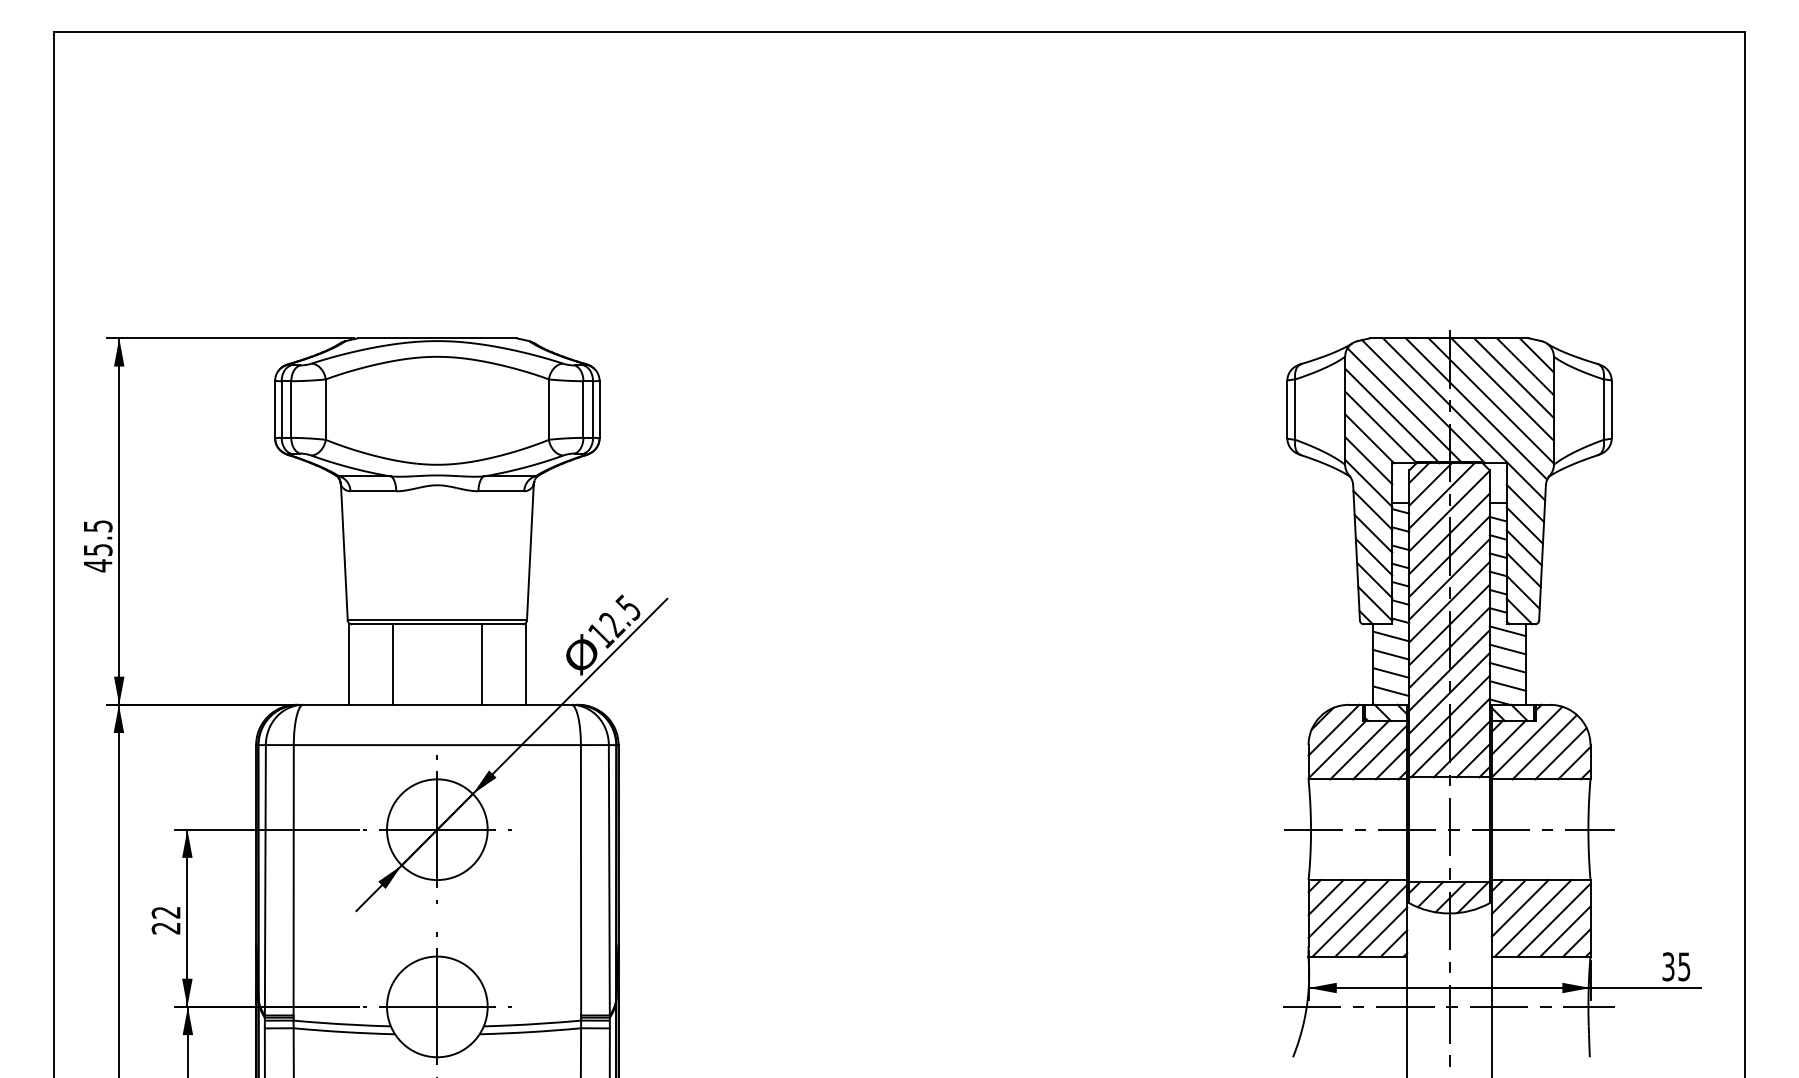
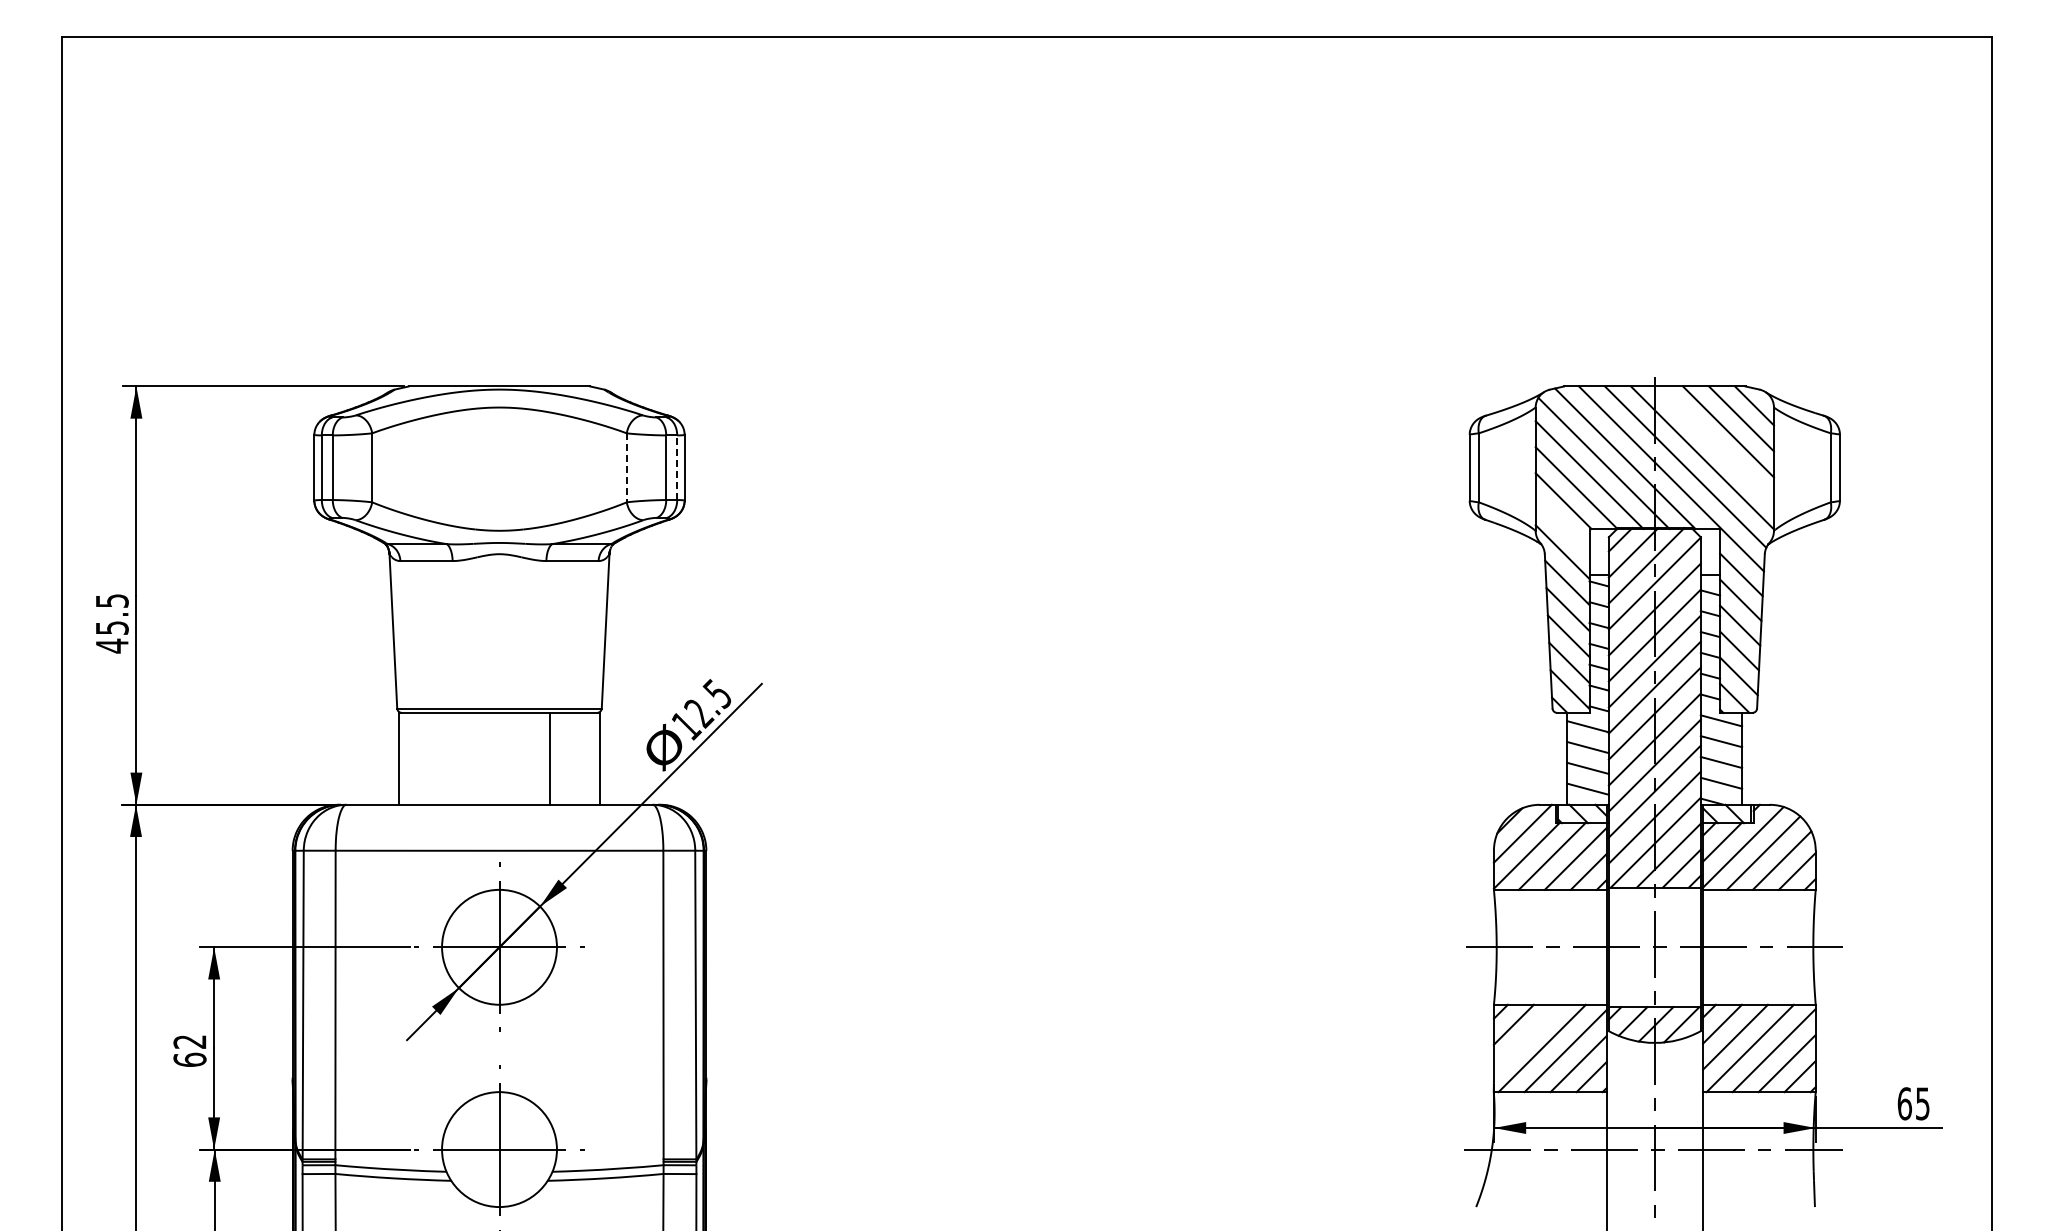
line: (1502, 389) -> (1715, 444), removed
line: (593, 409) -> (677, 467), solid -> dashed
line: (548, 410) -> (626, 468), solid -> dashed
line: (1368, 461) -> (1562, 526), removed
line: (393, 664) -> (449, 758), removed
line: (1337, 908) -> (1526, 1037), removed
text: (165, 927) -> (189, 1059), 22 -> 62
text: (1668, 966) -> (1904, 1103), 35 -> 65

